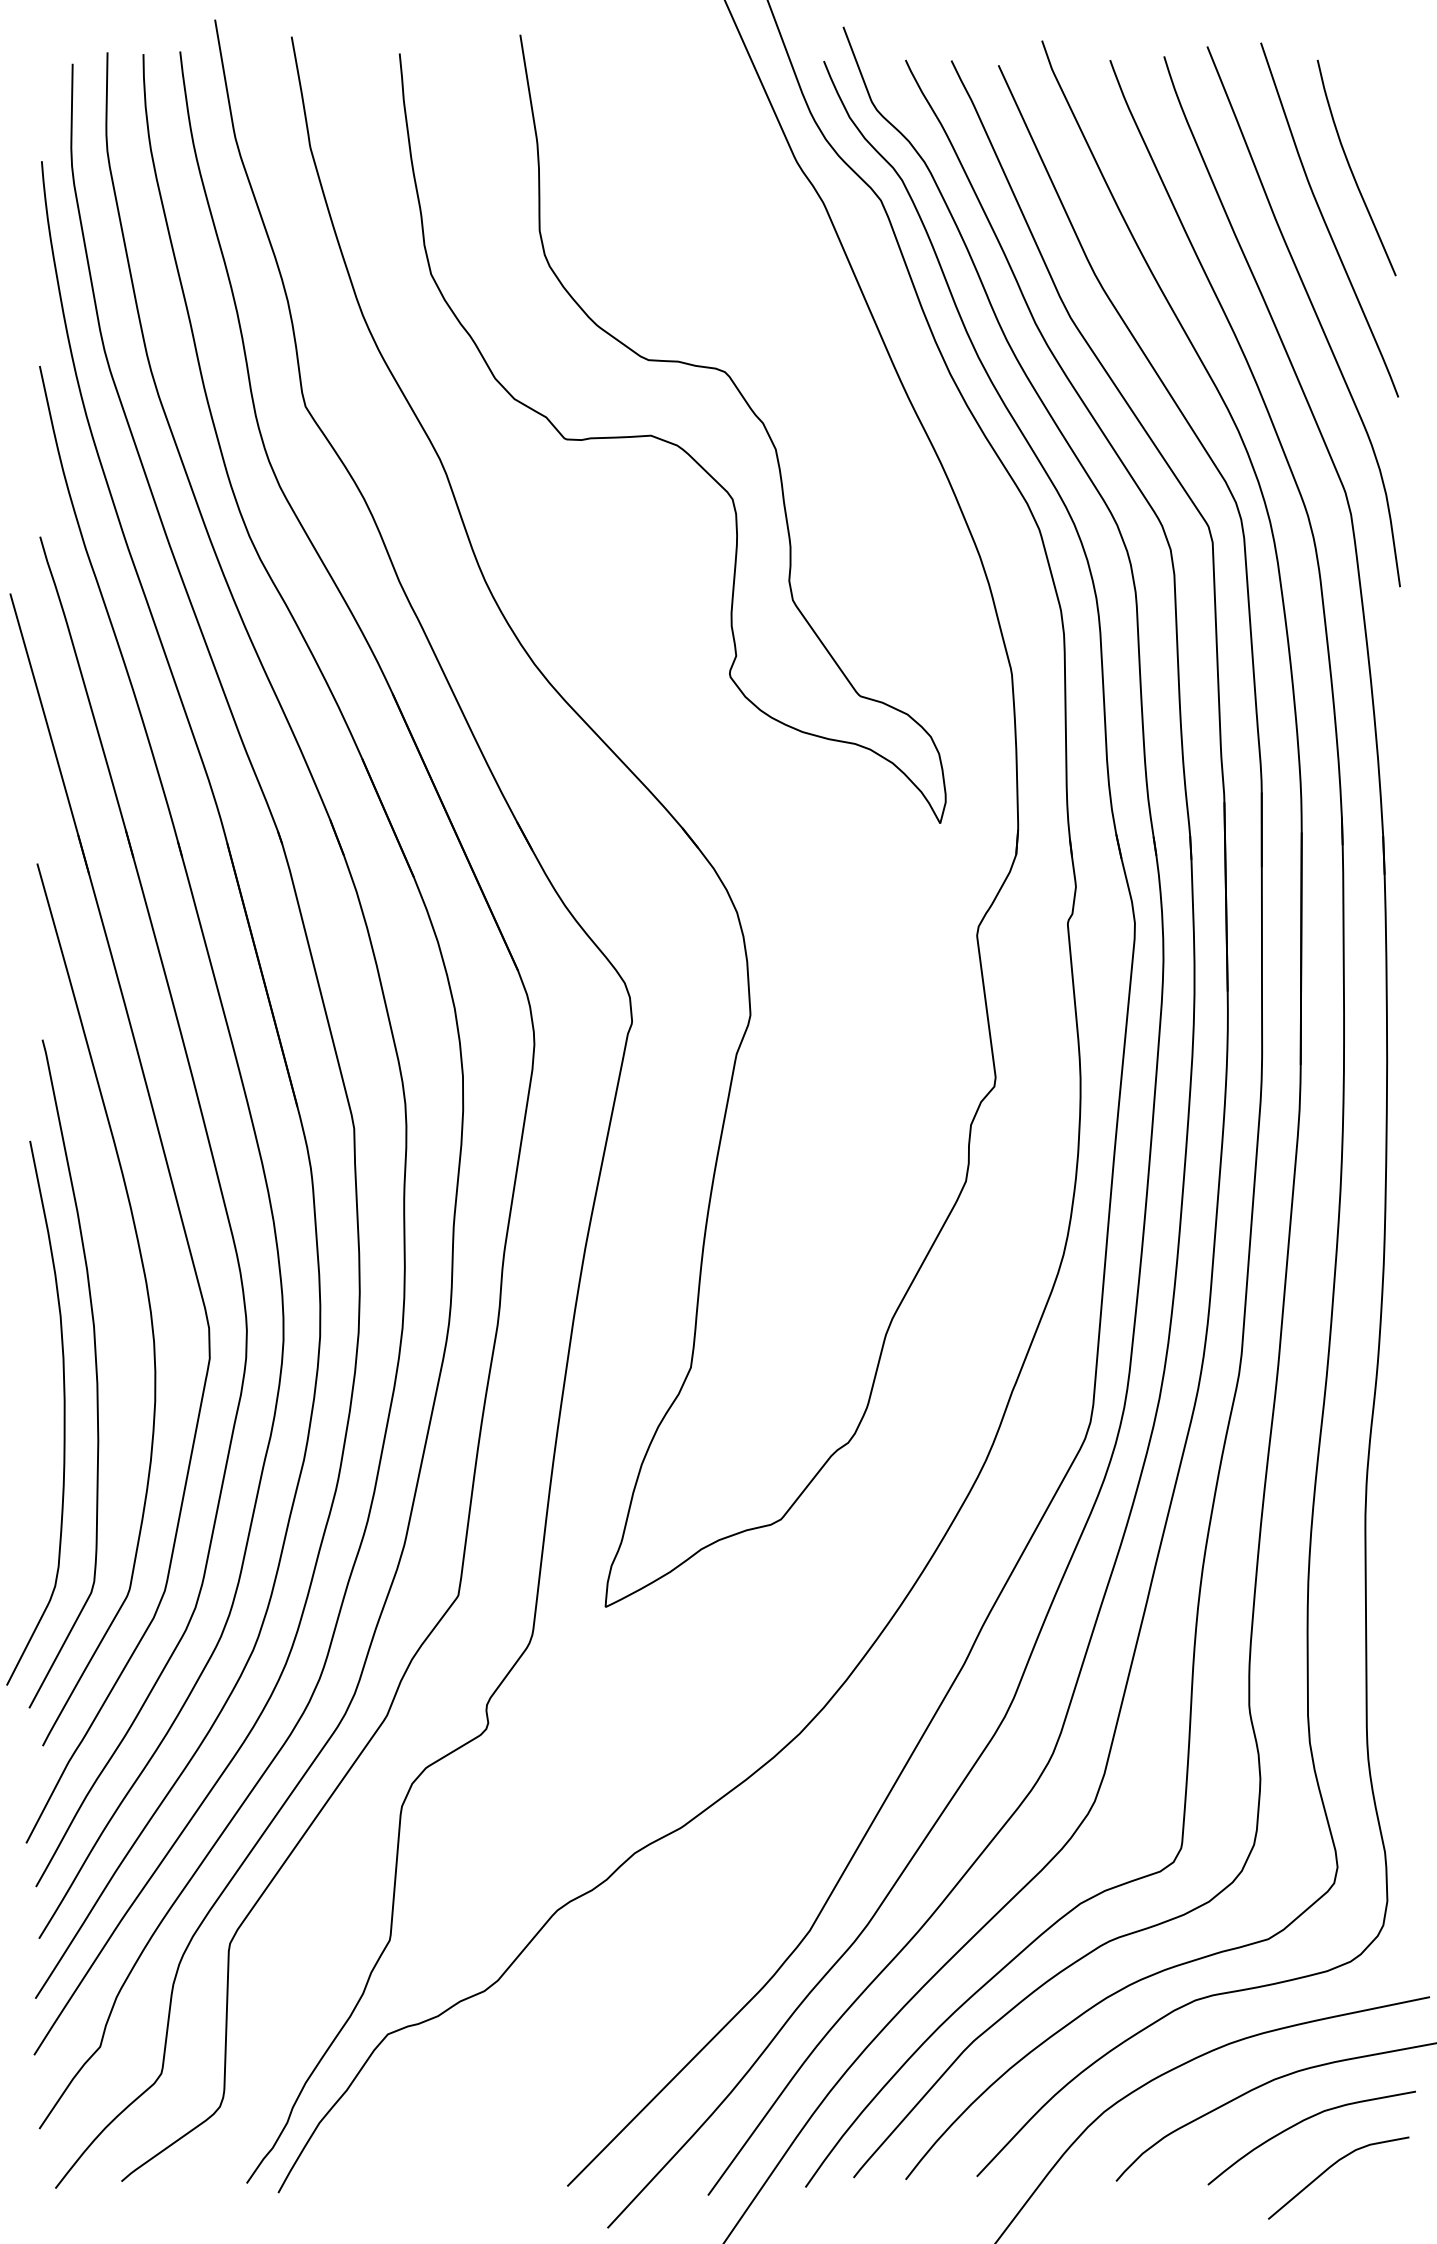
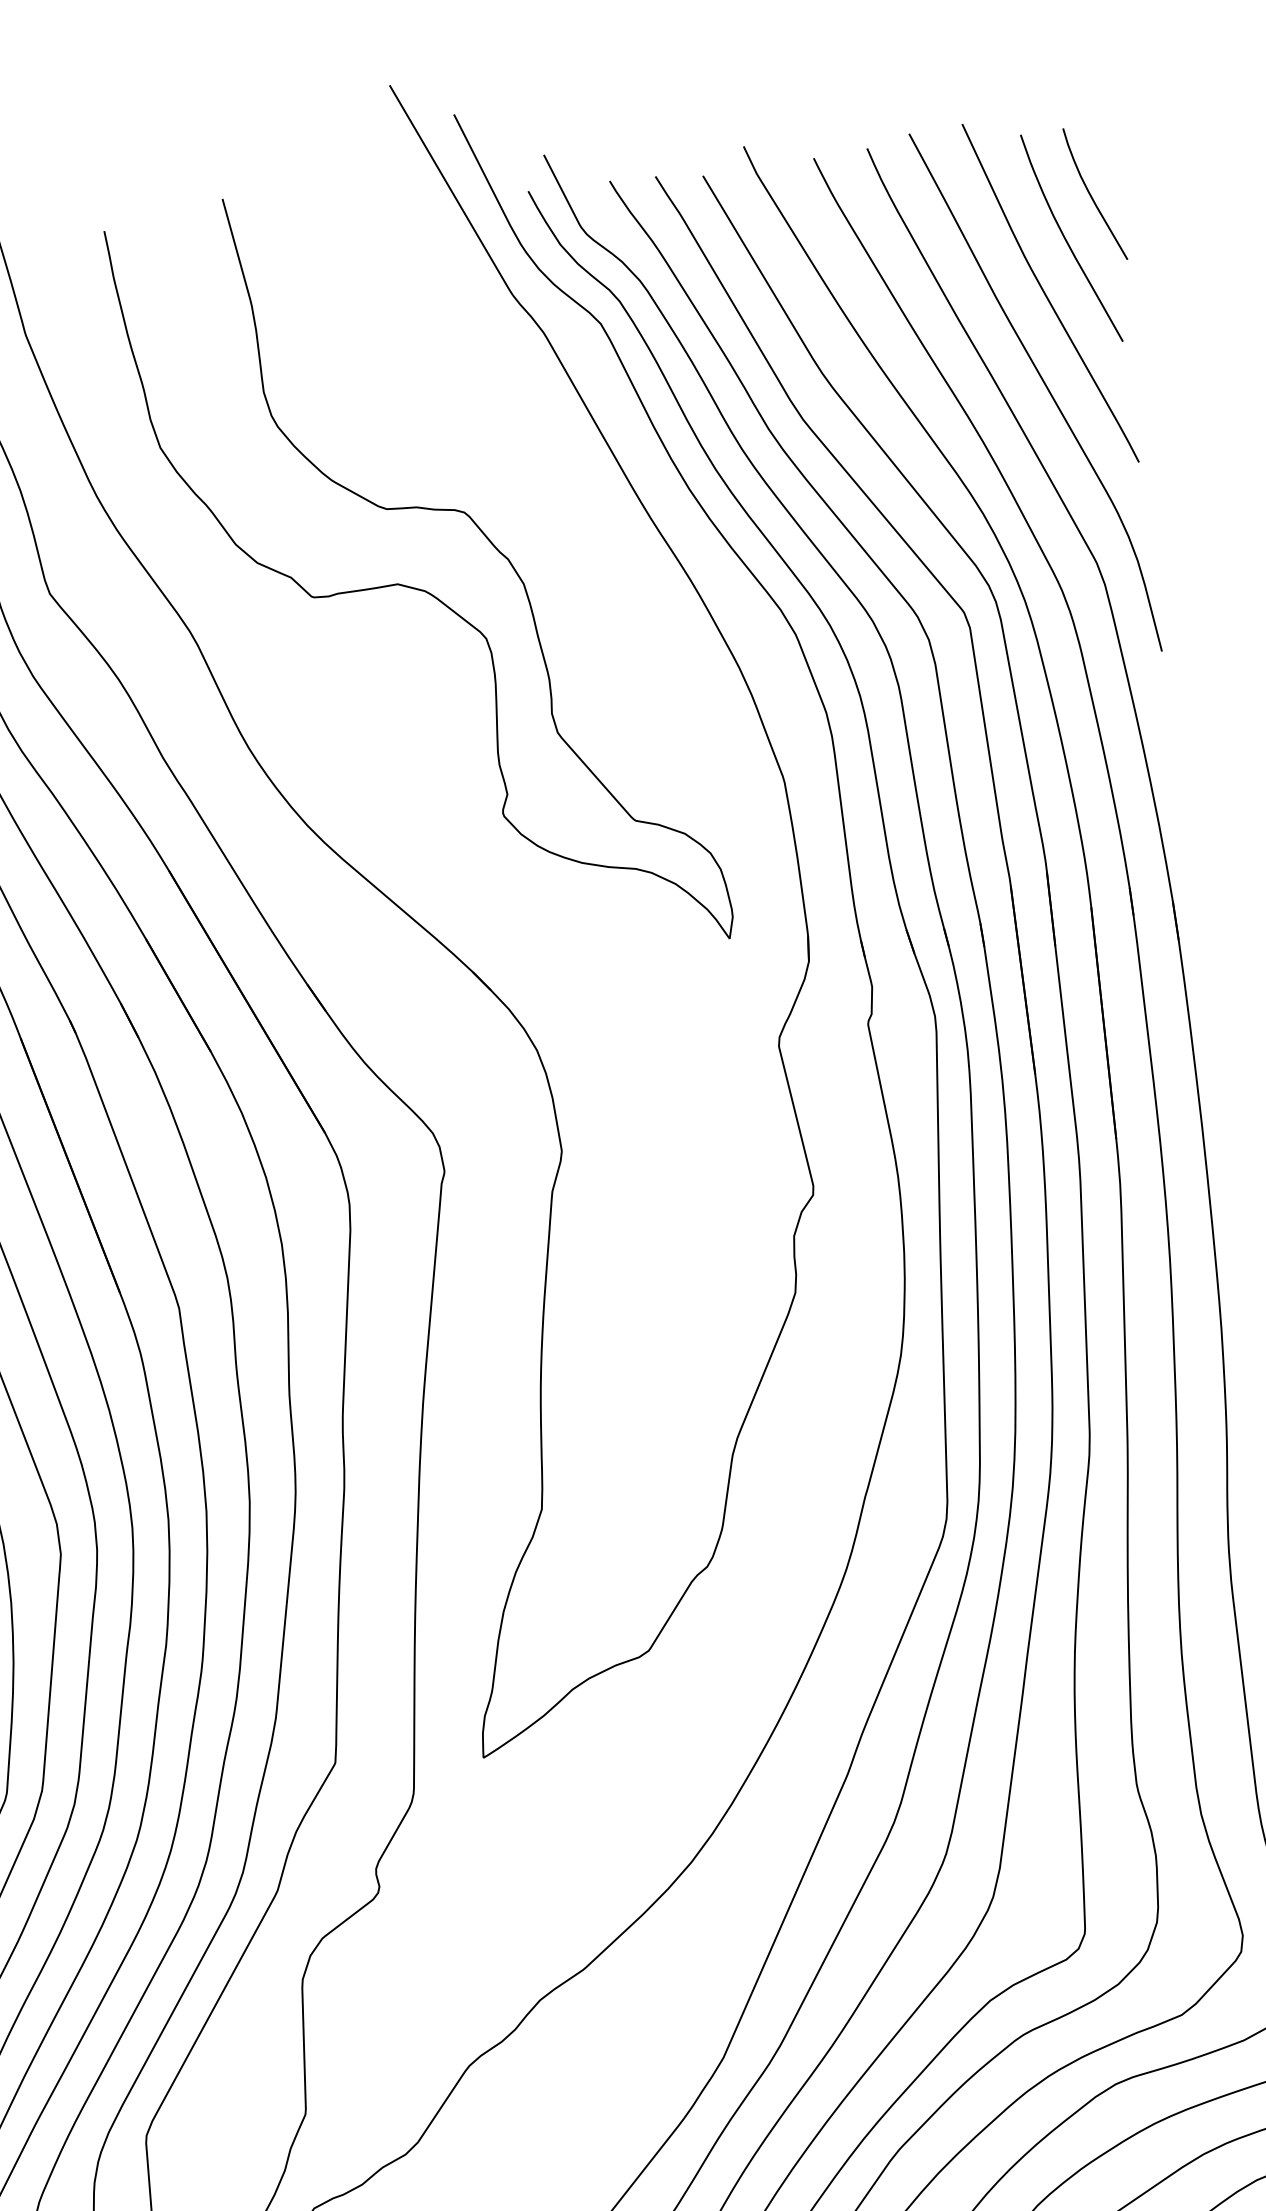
curve: (1381, 128) -> (1092, 196), added

